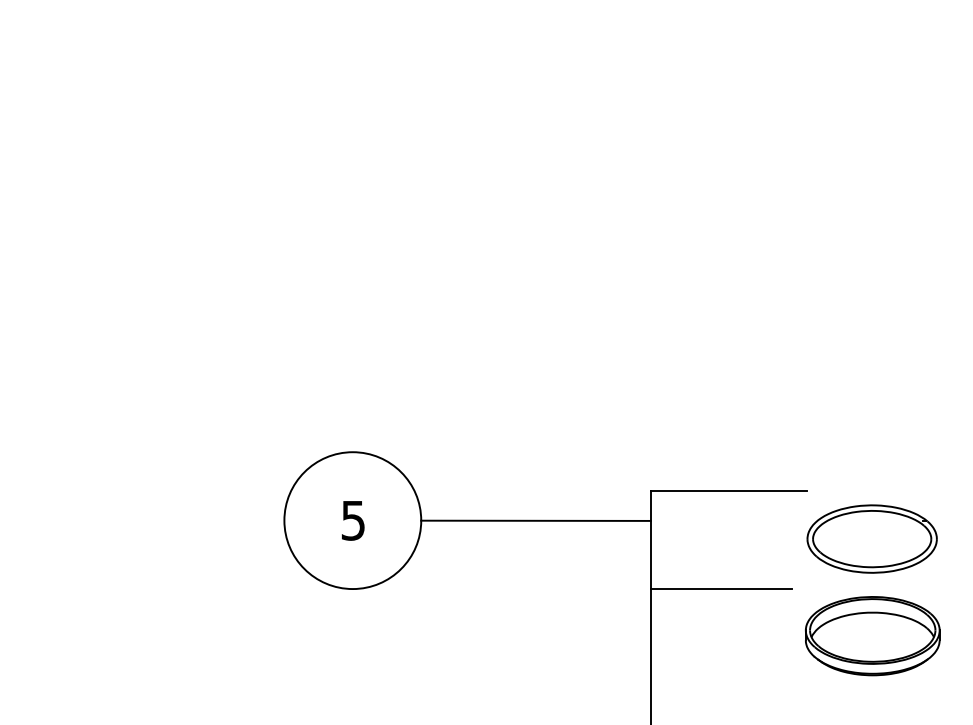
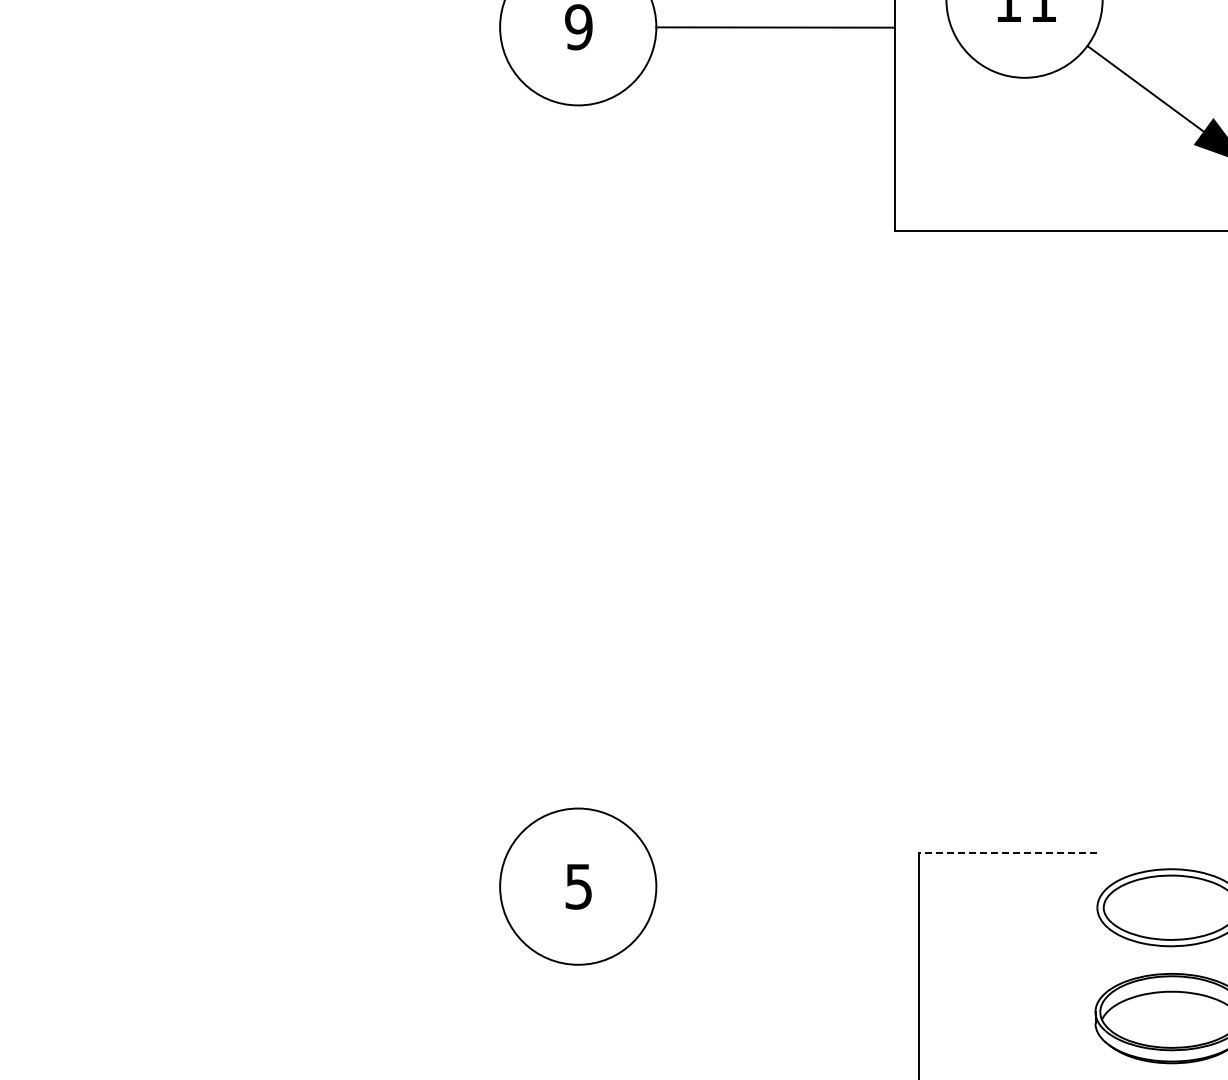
line: (728, 491) -> (1007, 853), solid -> dashed
line: (536, 520) -> (787, 886), removed
line: (720, 588) -> (998, 964), removed

